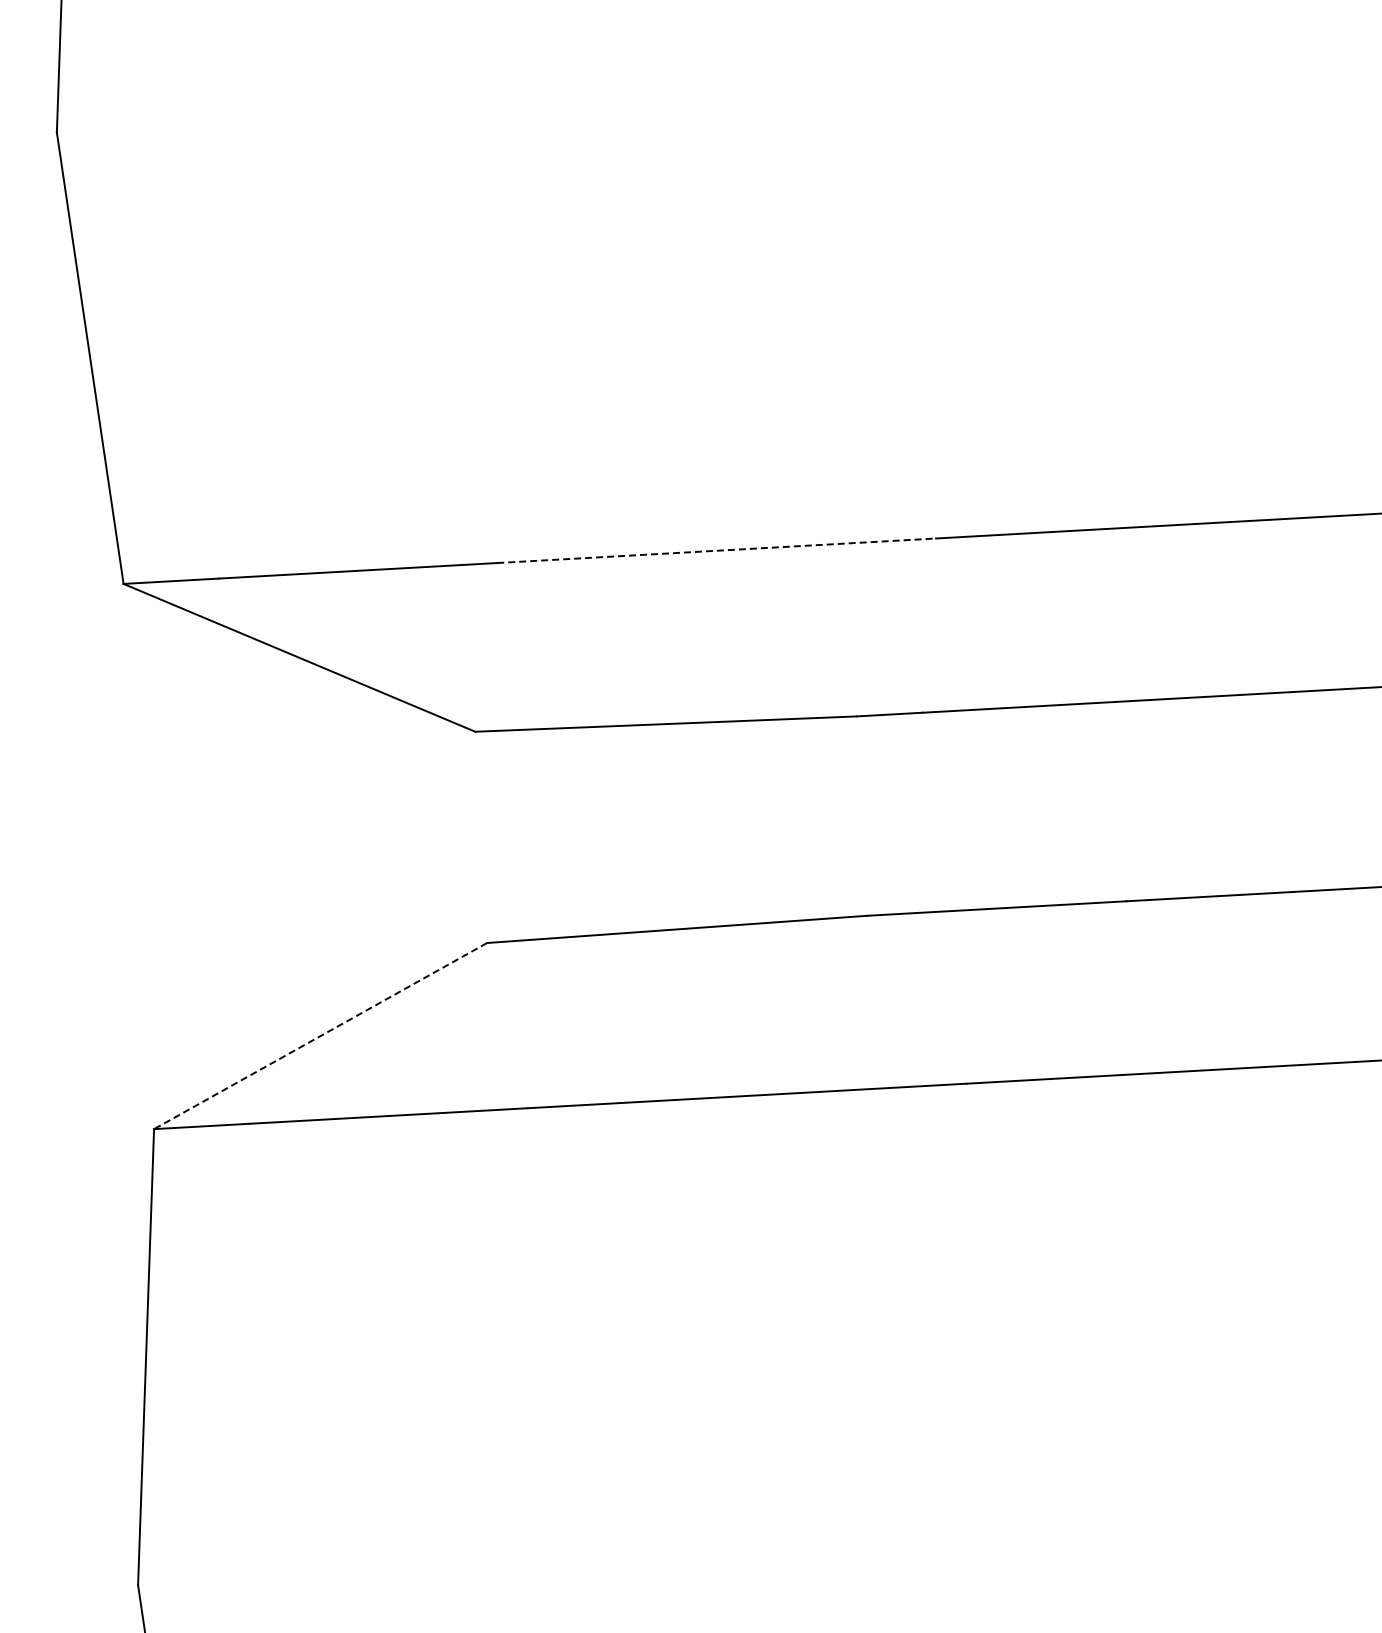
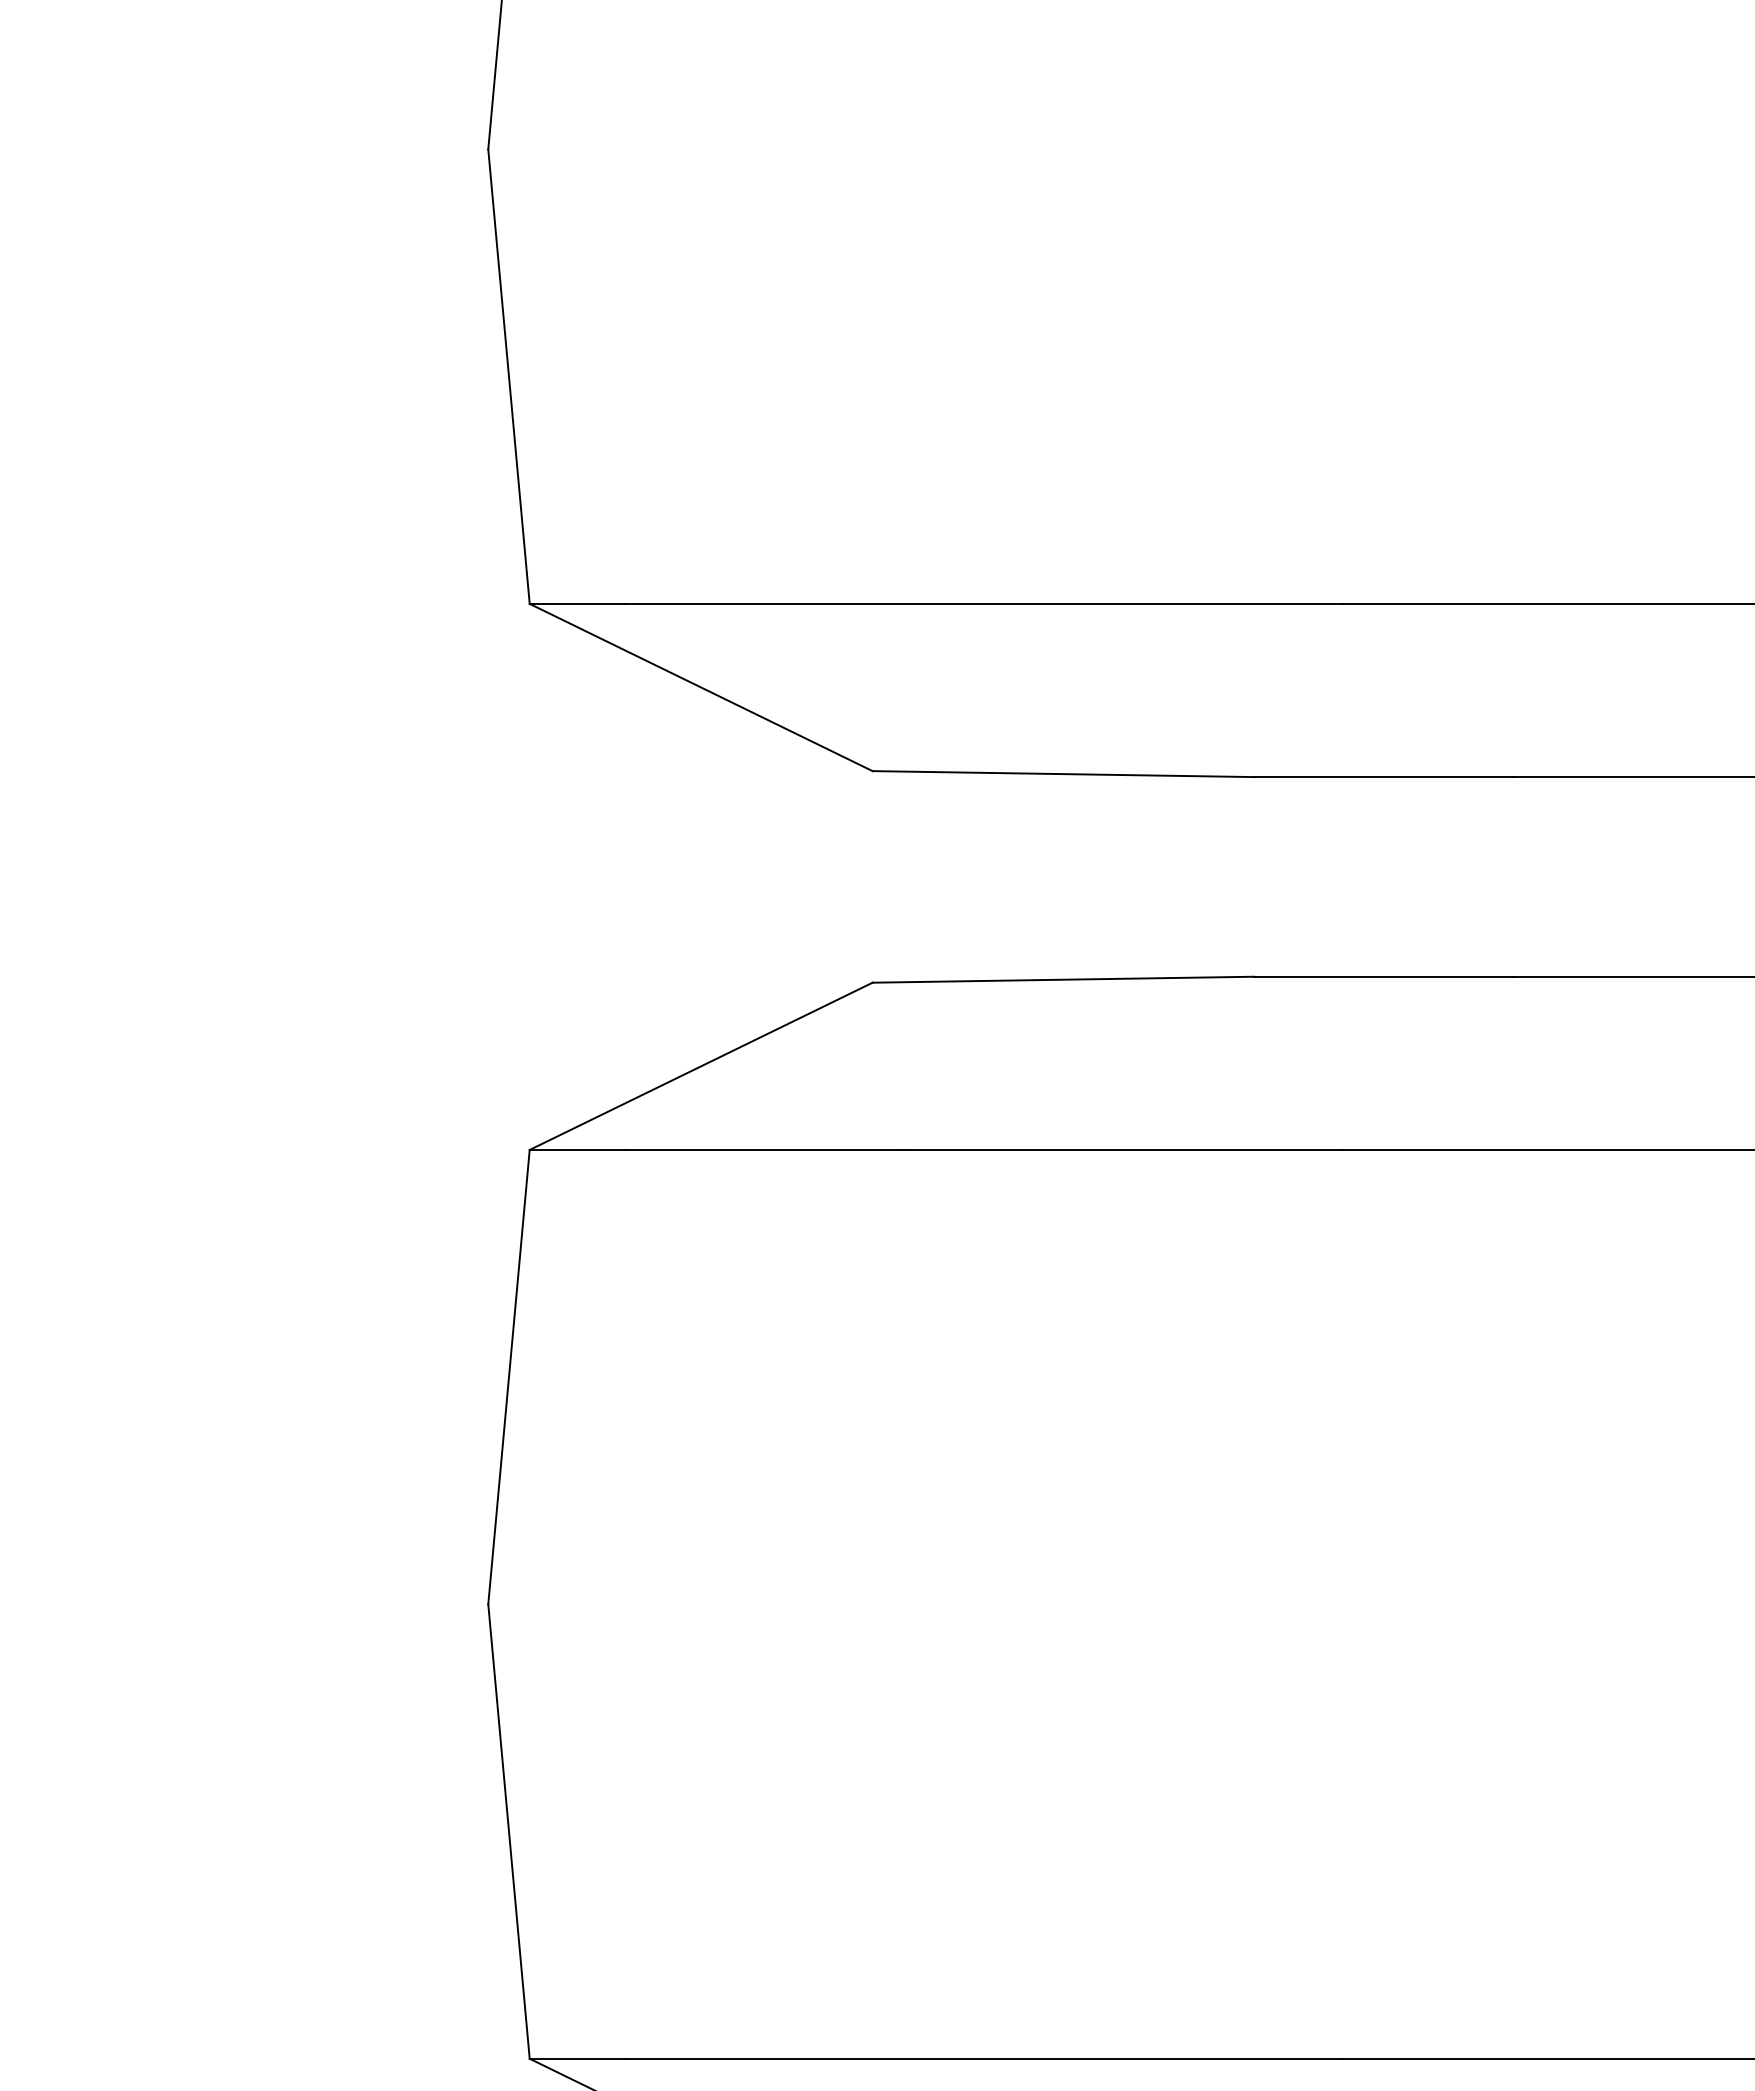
line: (716, 550) -> (1123, 603), dashed -> solid
line: (320, 1036) -> (701, 1066), dashed -> solid

